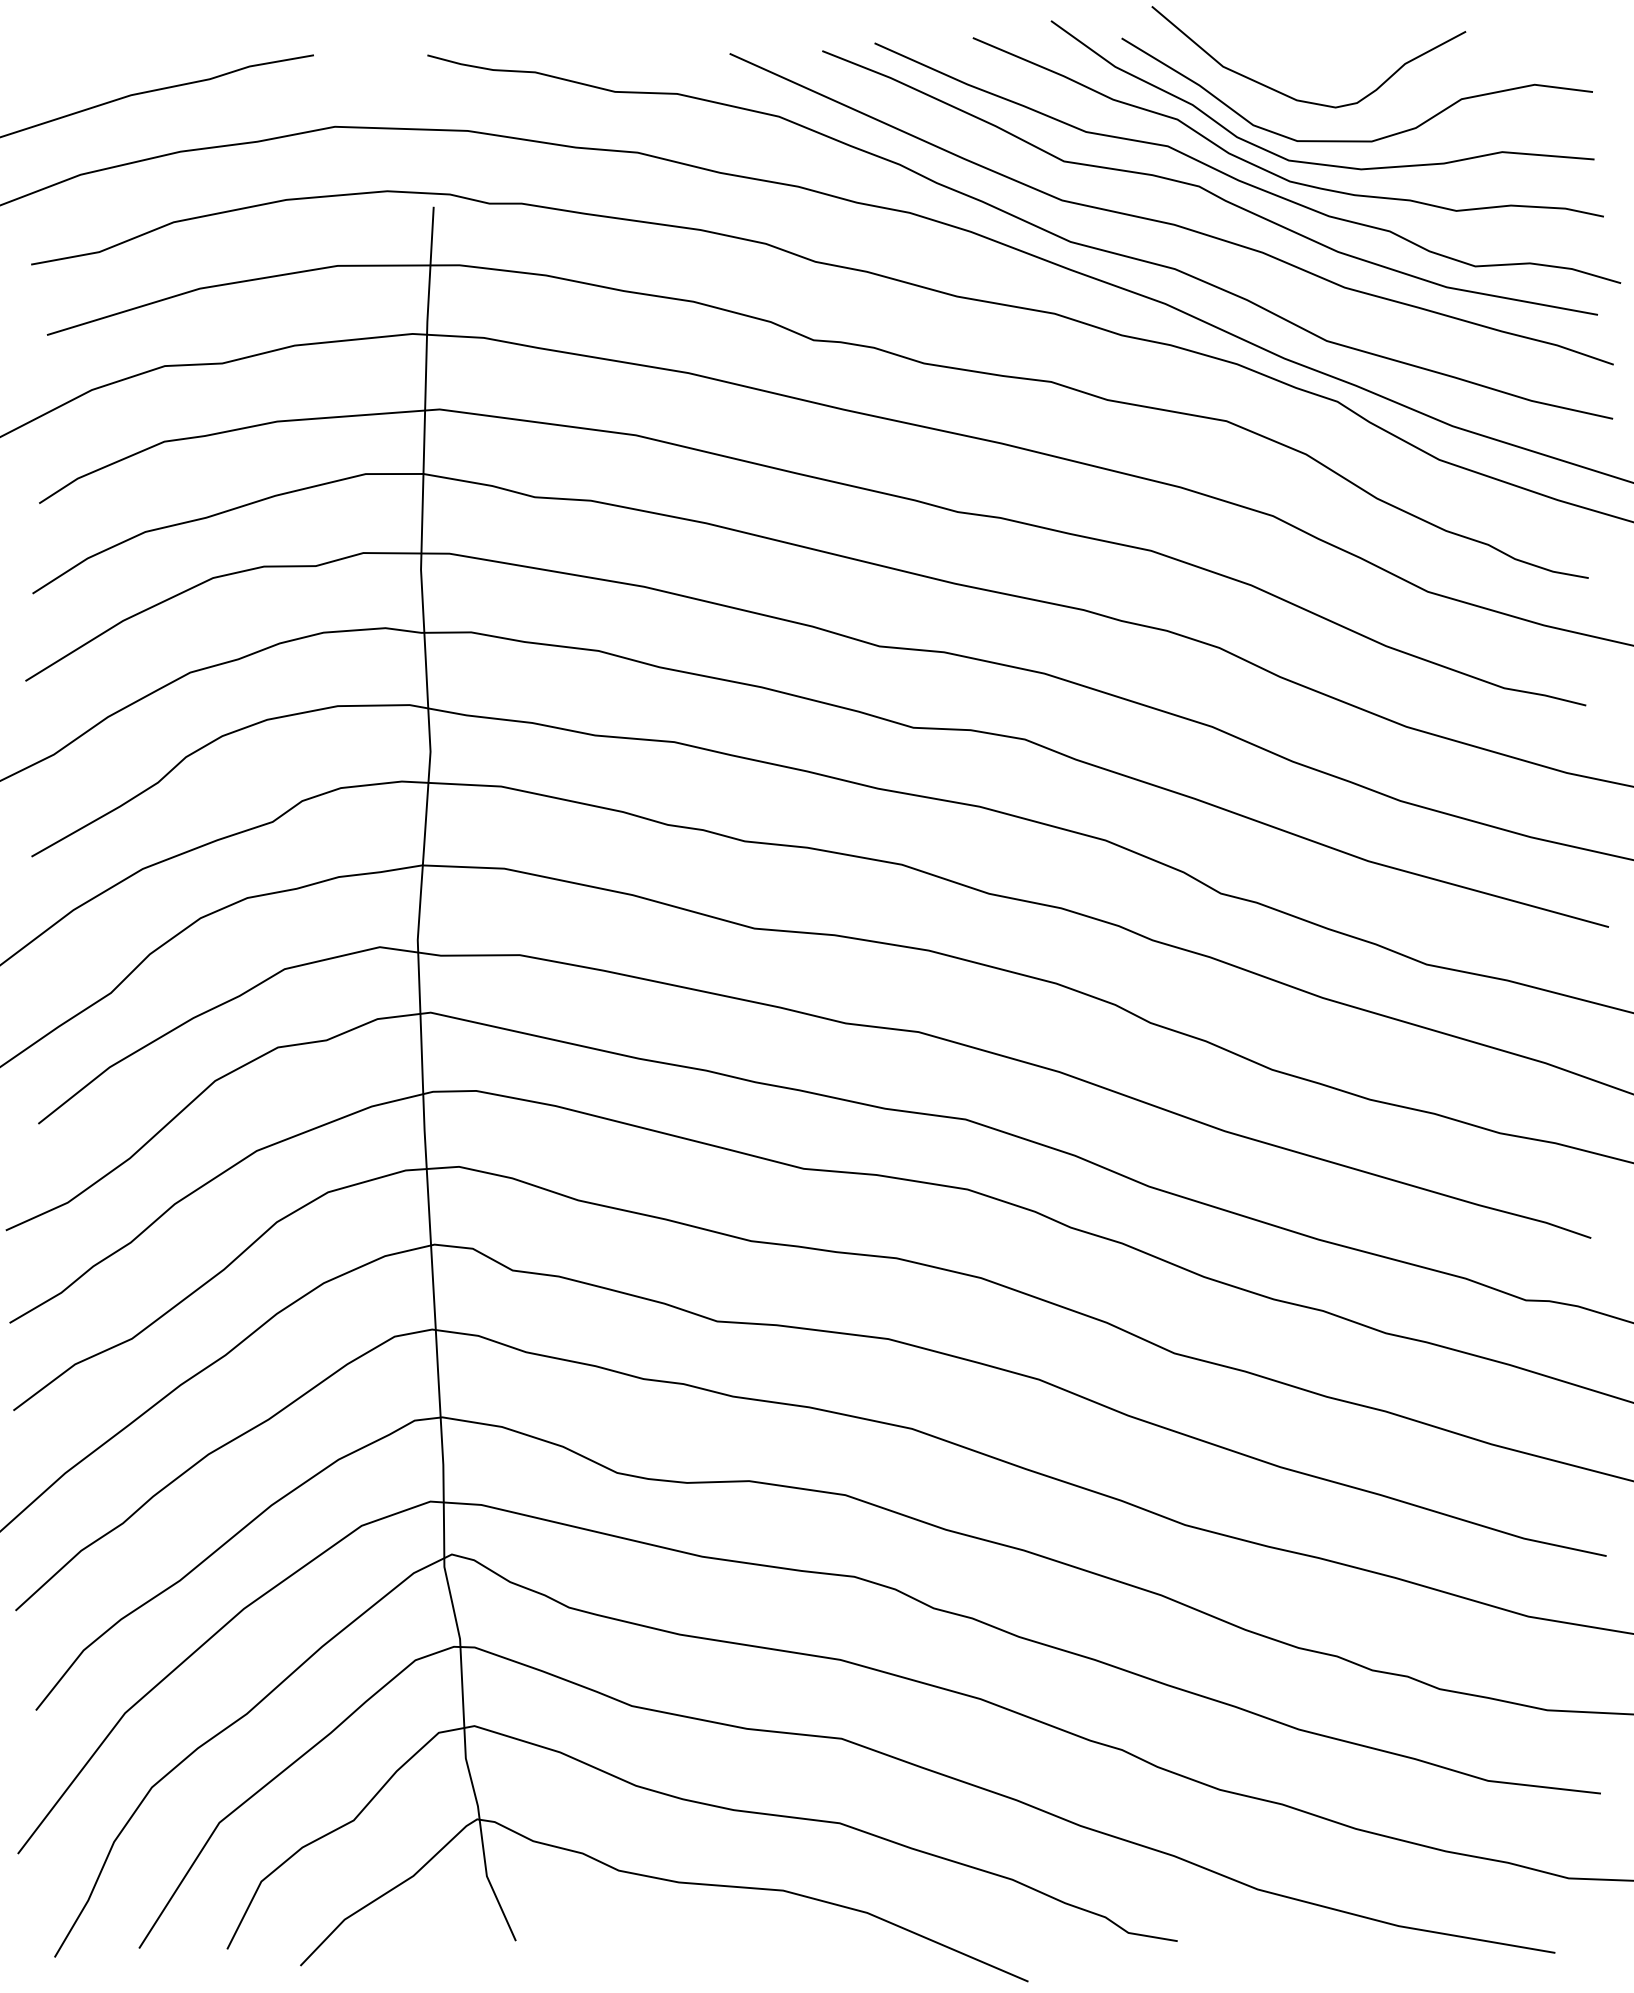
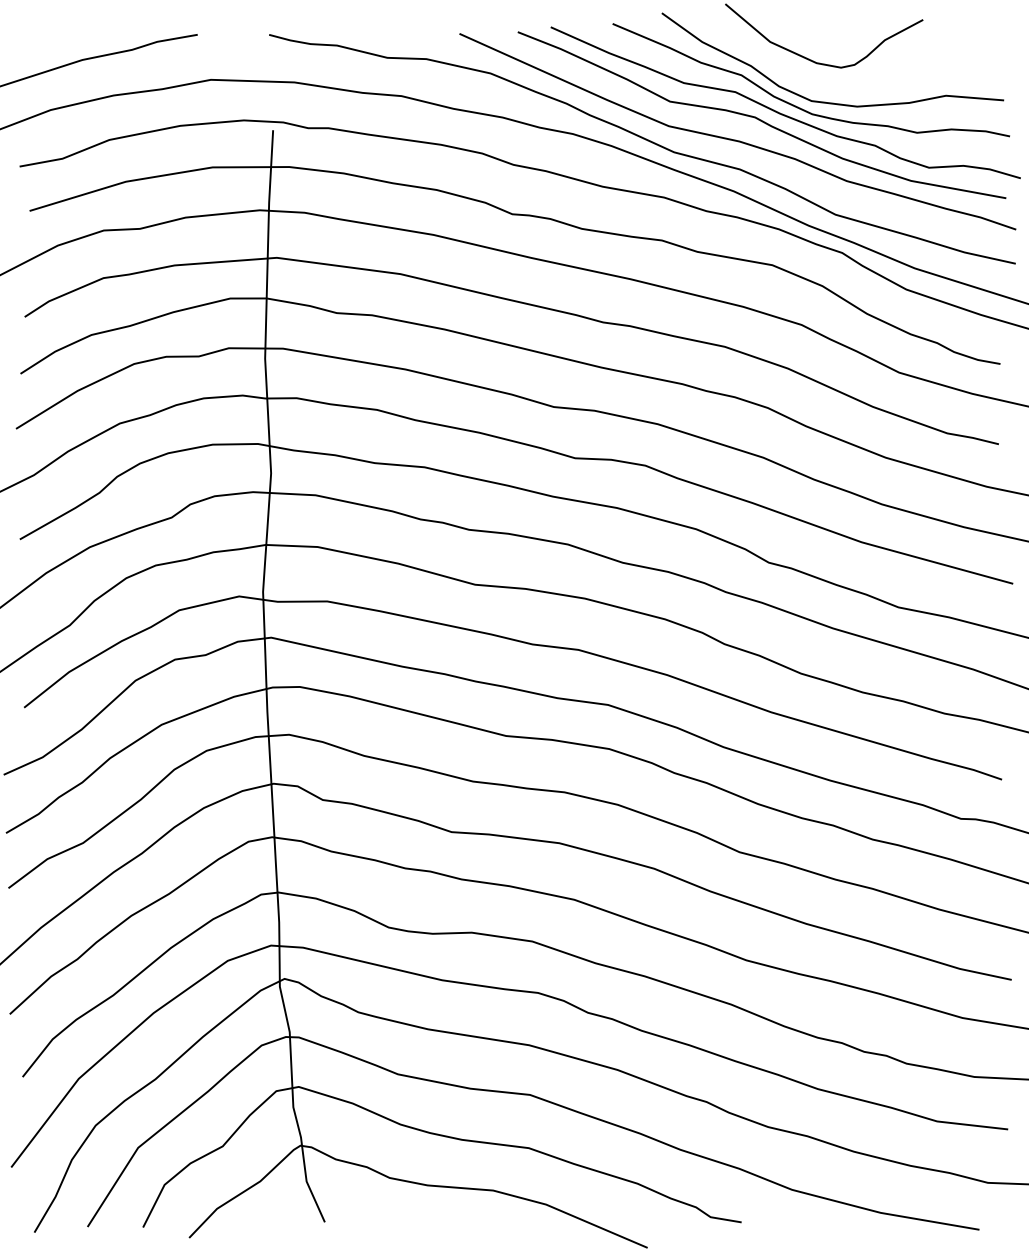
curve: (1356, 140) -> (854, 88), removed

